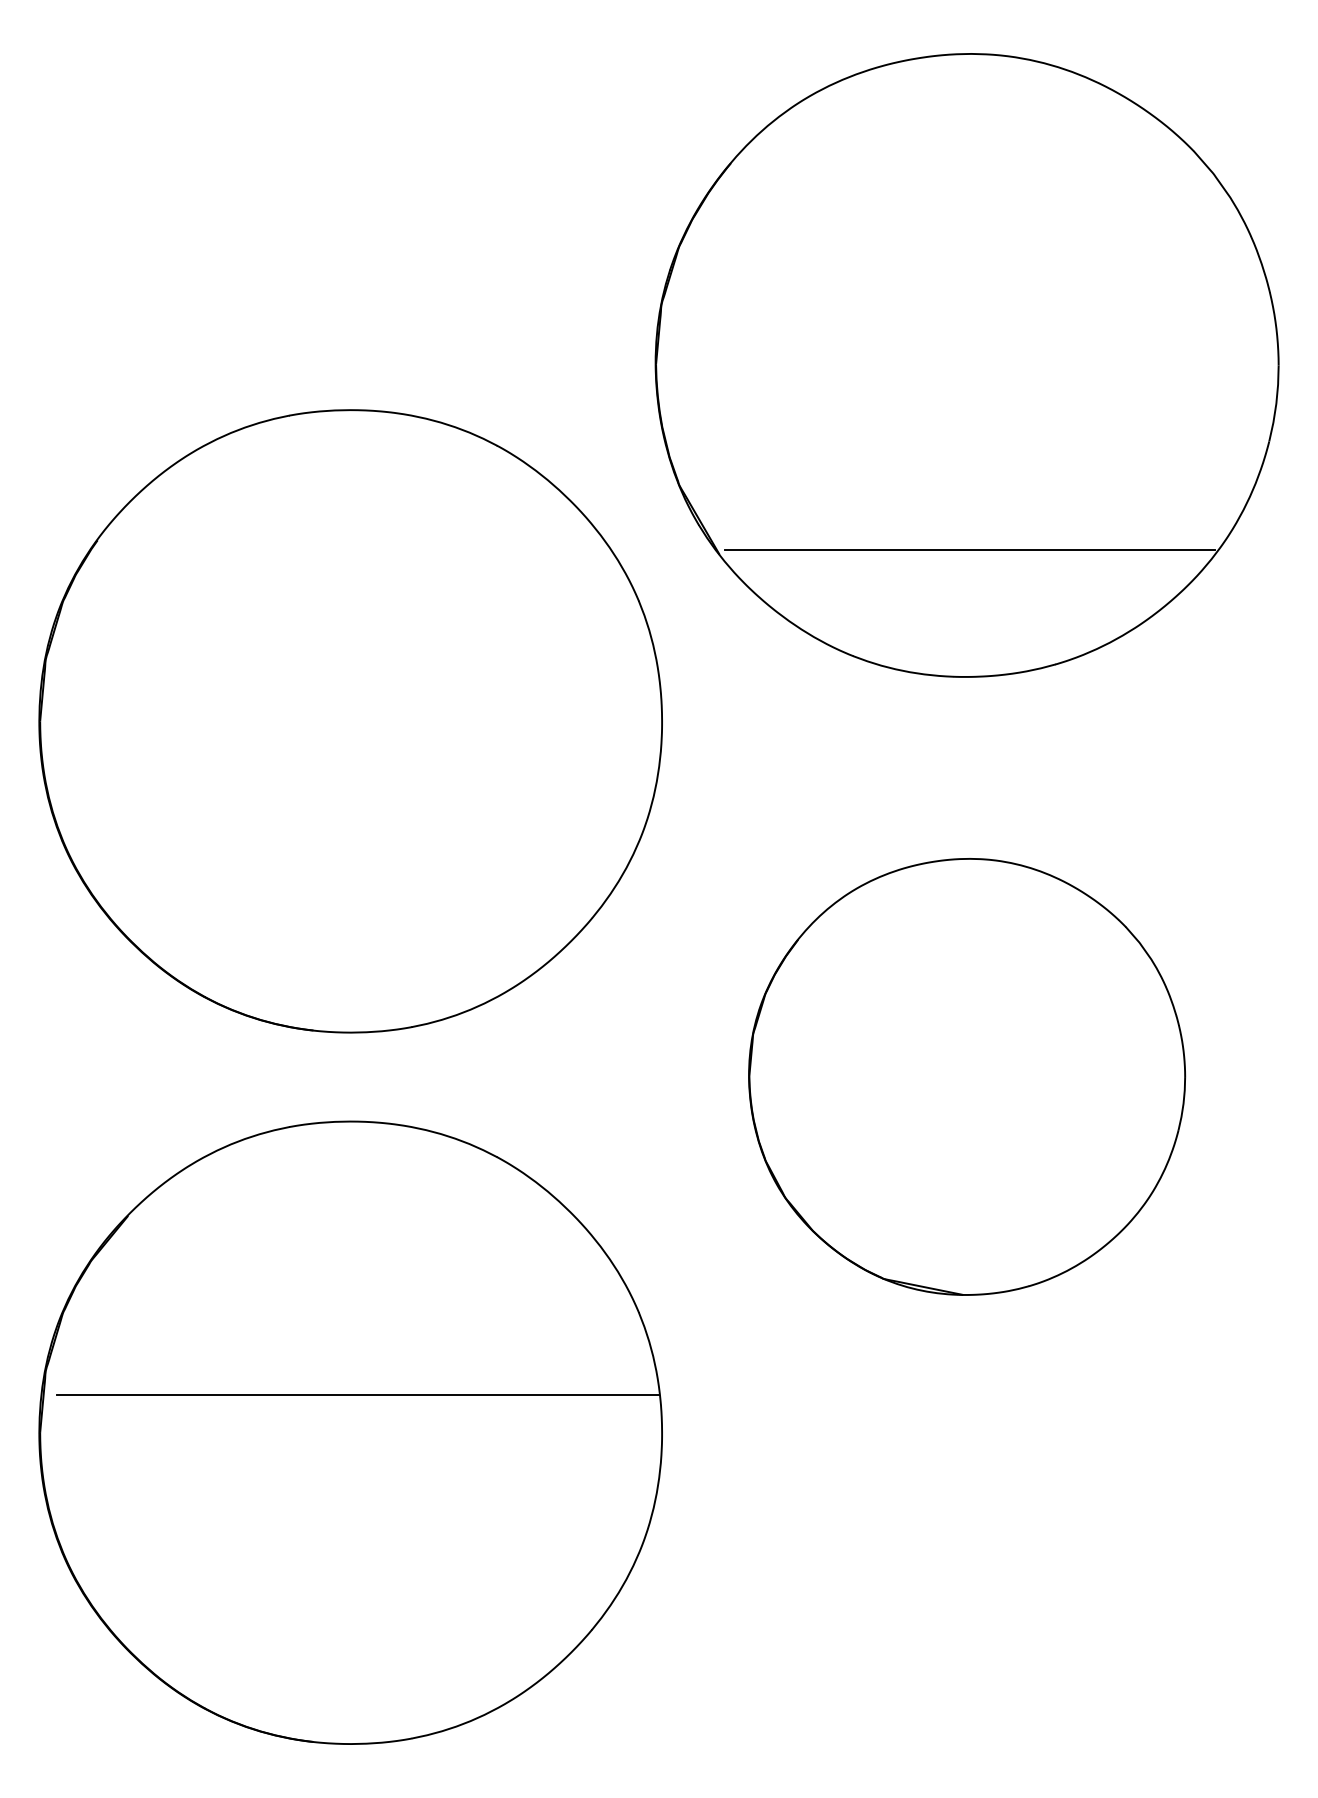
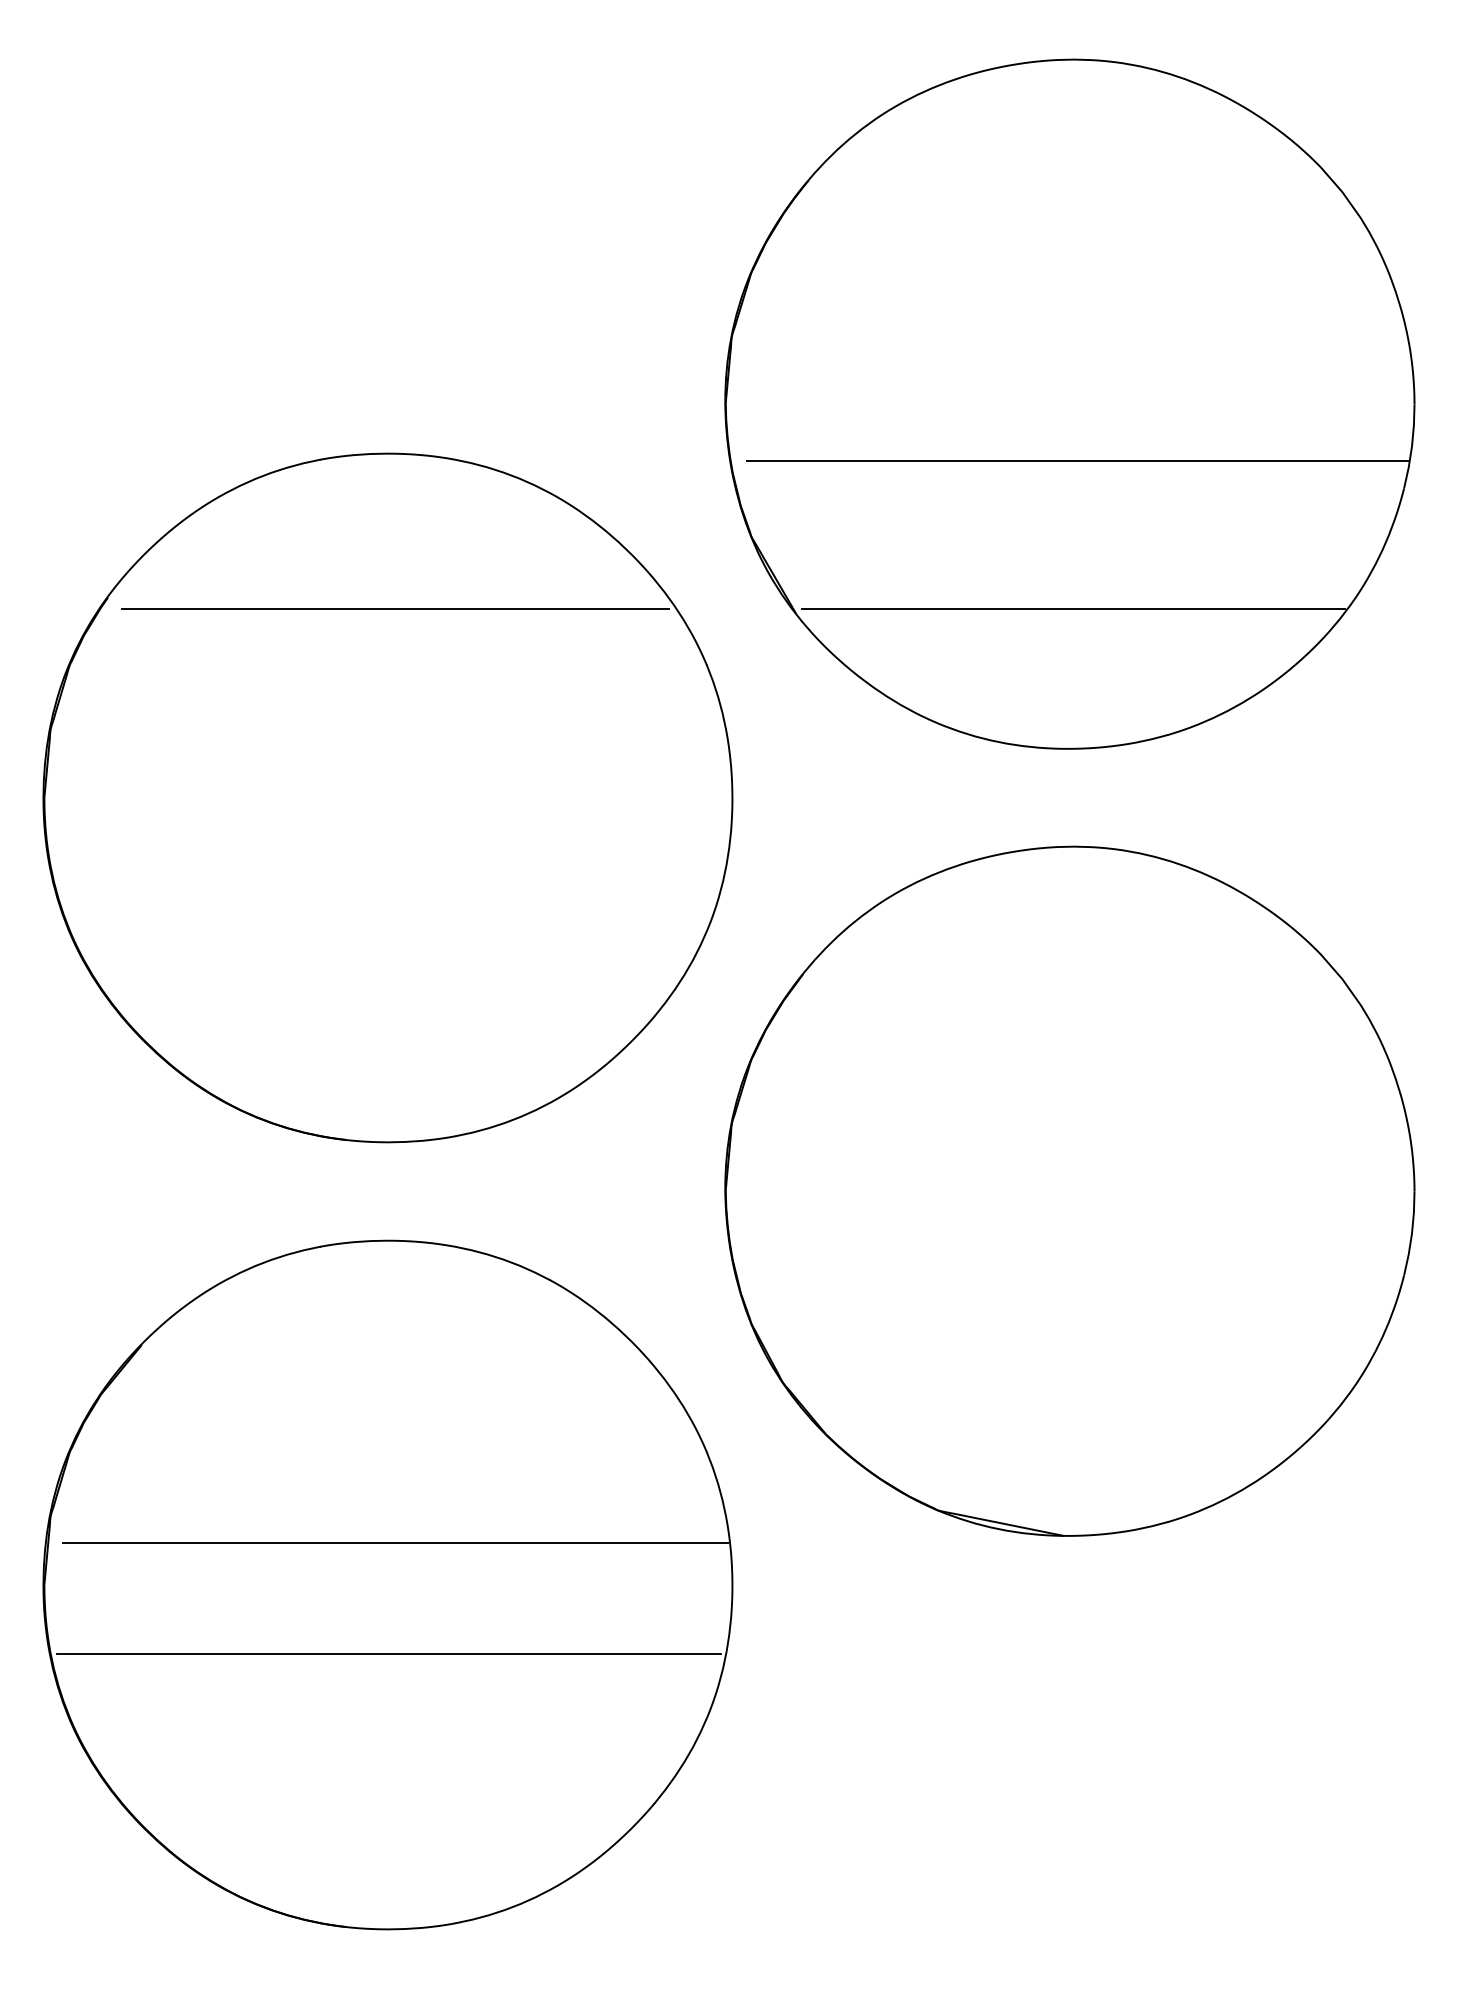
line: (974, 416) -> (1078, 460), added
line: (357, 550) -> (395, 608), added
part: (966, 1076) -> (1069, 1190), size x1.43
line: (351, 1495) -> (388, 1654), added

